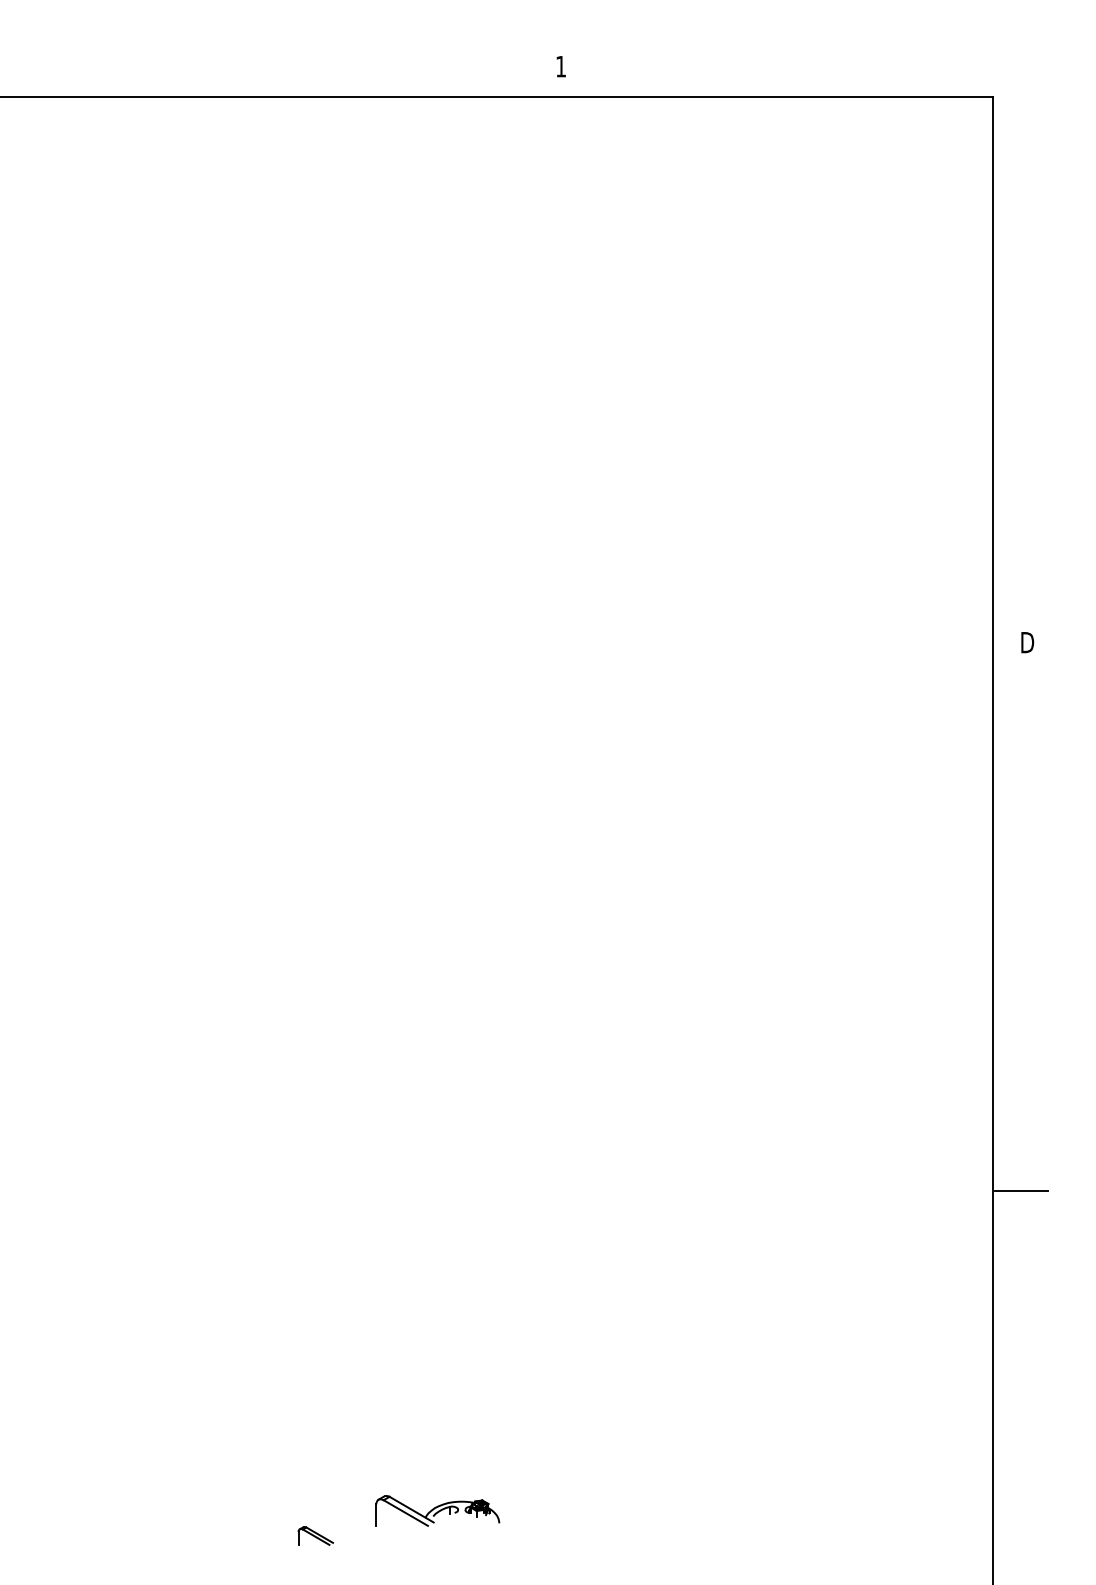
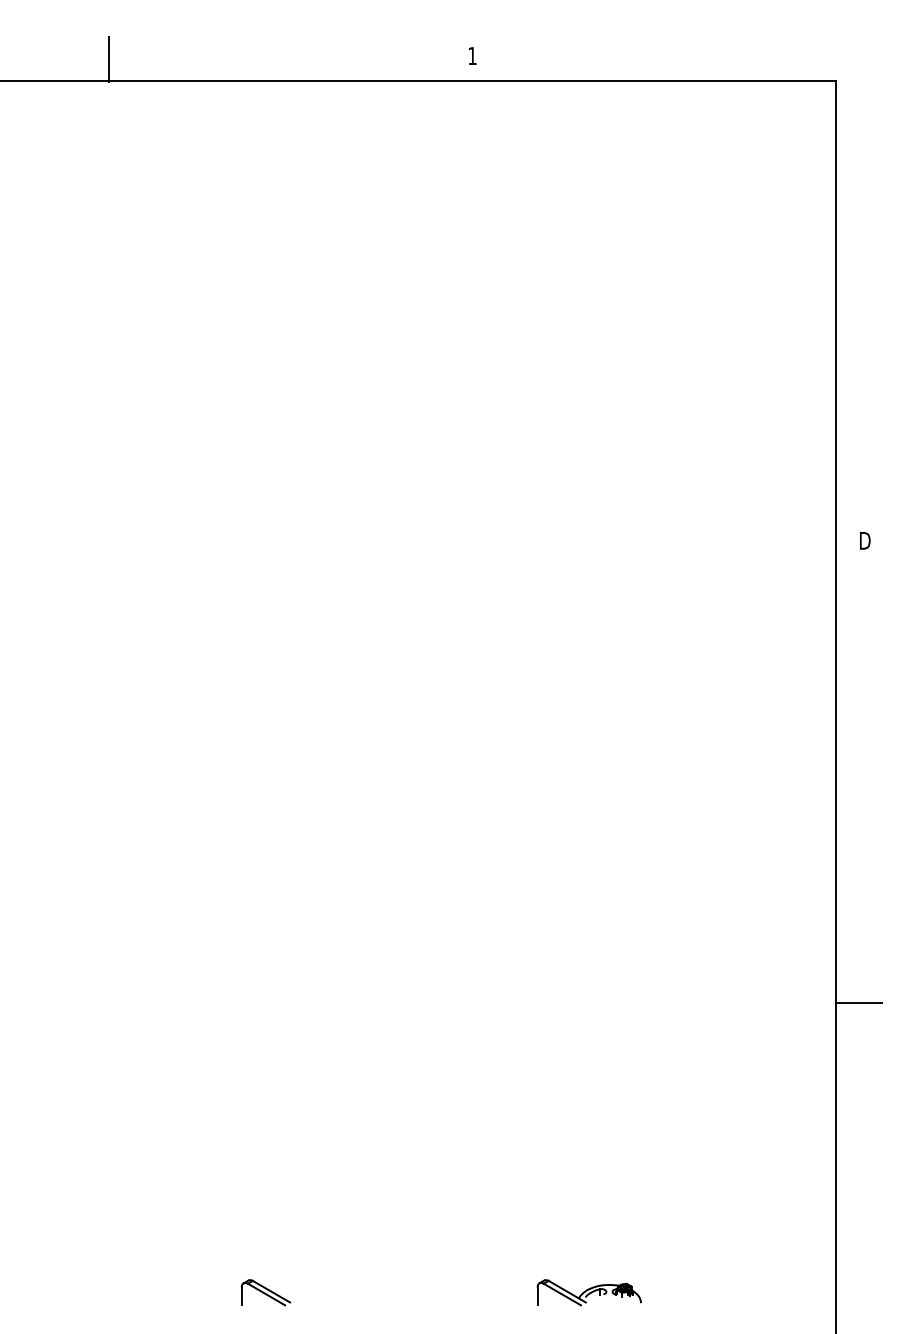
line: (129, 70) -> (109, 59), added
part: (437, 1510) -> (589, 1292), moved
part: (315, 1535) -> (265, 1292), size x1.67

